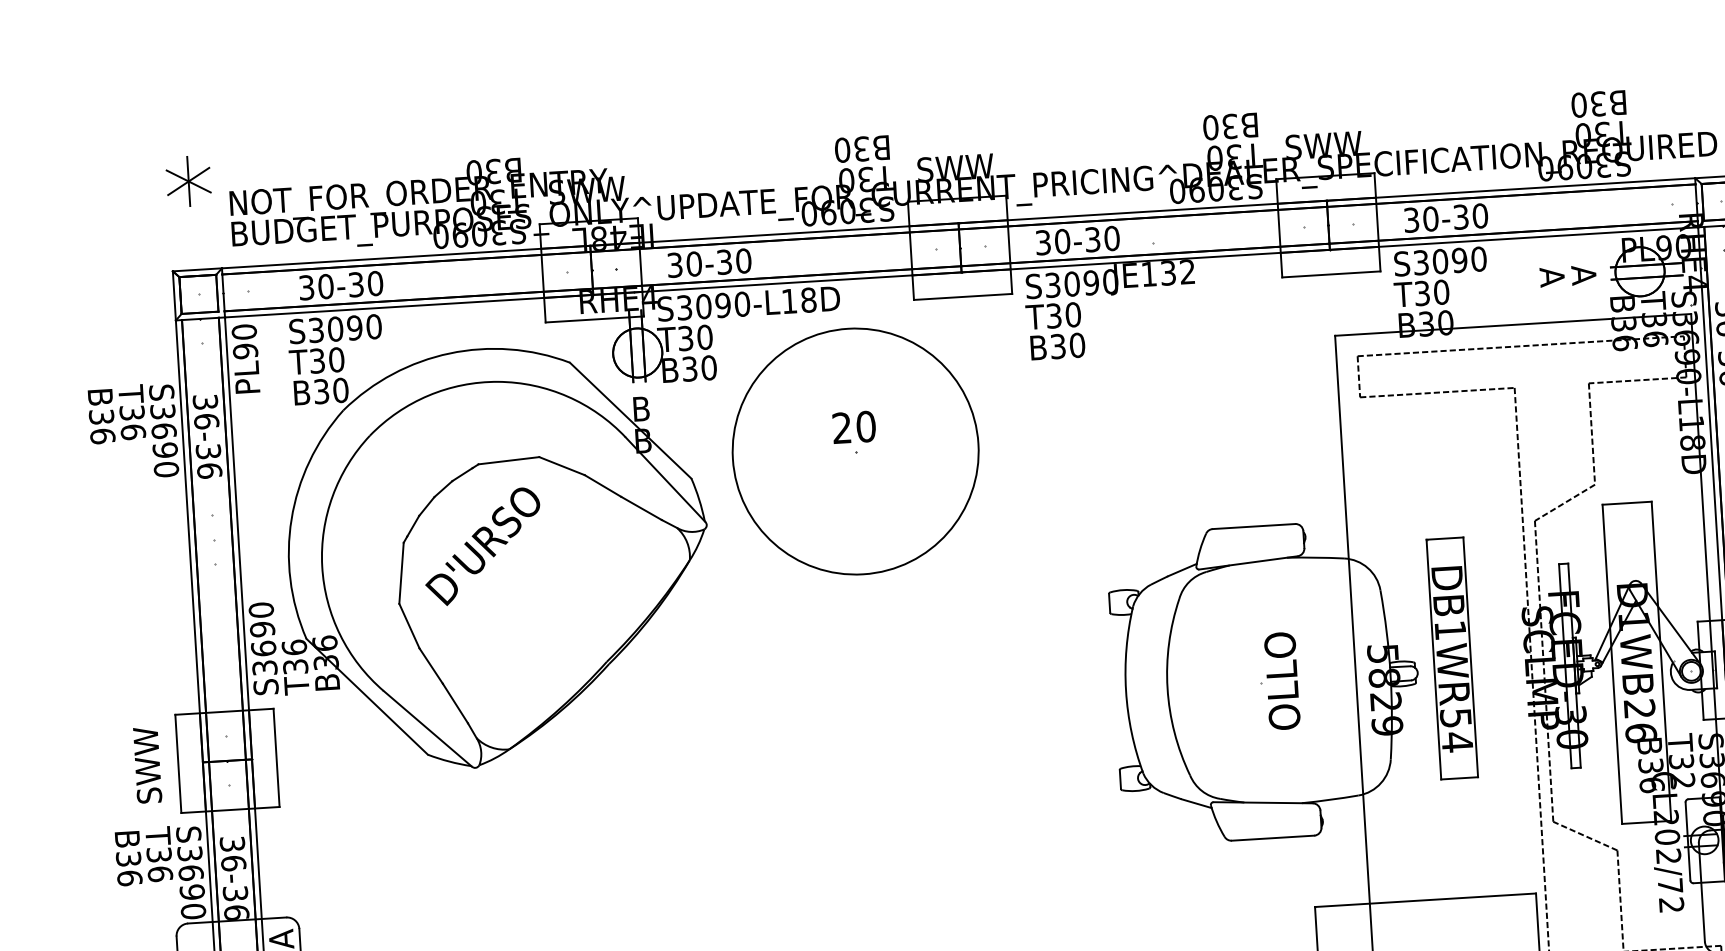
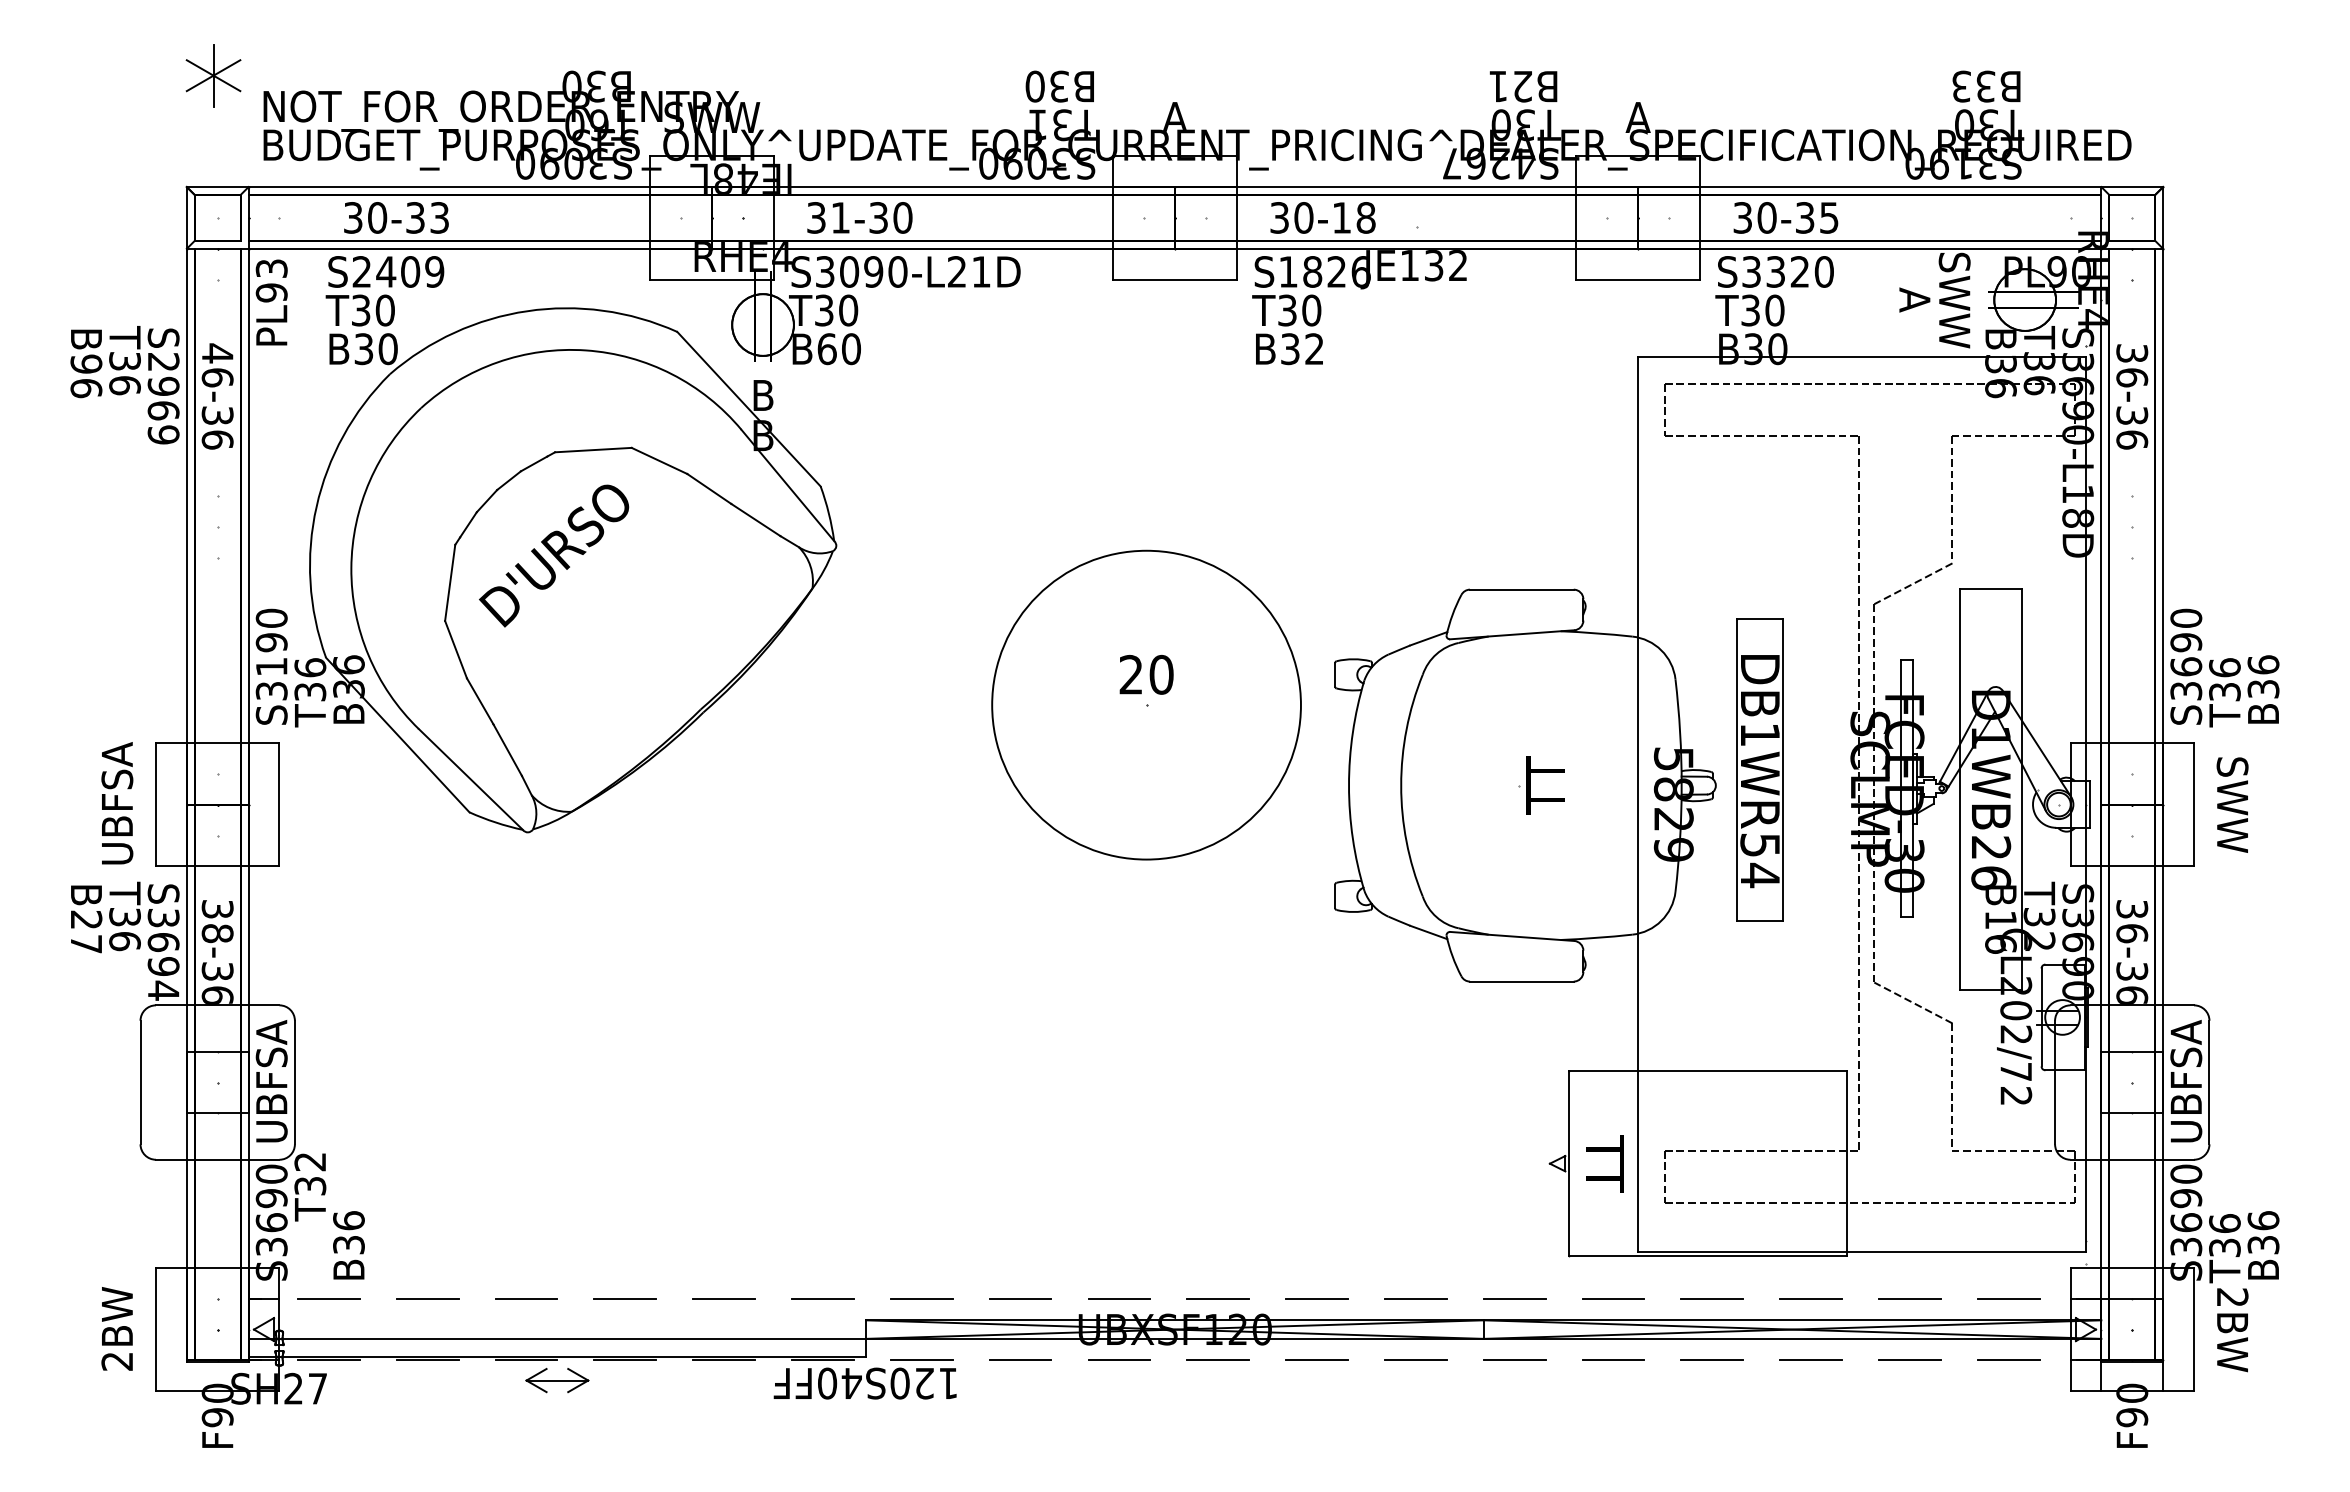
text: (1579, 105) -> (1961, 86), B30 -> B33
text: (1220, 127) -> (1510, 86), B30 -> B21
text: (1323, 145) -> (1638, 117), SWW -> A
text: (1584, 166) -> (1963, 163), S3090 -> S3190
text: (955, 167) -> (1175, 117), SWW -> A
text: (846, 181) -> (1037, 125), T30 -> T31
text: (1206, 189) -> (1488, 163), S3090 -> S4267
text: (497, 202) -> (598, 125), T30 -> T60
text: (1479, 215) -> (1828, 217), 30-30 -> 30-35
text: (1101, 238) -> (1353, 217), 30-30 -> 30-18
text: (1449, 260) -> (1787, 271), S3090 -> S3320
text: (694, 263) -> (840, 217), 30-30 -> 31-30
text: (1583, 275) -> (1954, 300), A -> SWW
text: (375, 283) -> (439, 217), 30-30 -> 30-33
text: (1081, 283) -> (1324, 271), S3090 -> S1826
text: (799, 300) -> (969, 271), S3090-L18D -> S3090-L21D
text: (345, 328) -> (398, 271), S3090 -> S2409
text: (244, 331) -> (271, 268), PL90 -> PL93
text: (1077, 345) -> (1314, 349), B30 -> B32
text: (689, 369) -> (826, 349), B30 -> B60
text: (205, 402) -> (217, 353), 36-36 -> 46-36
text: (101, 416) -> (86, 363), B36 -> B96
text: (164, 440) -> (163, 398), S3690 -> S2969
part: (855, 451) -> (1146, 704), moved
text: (263, 648) -> (271, 666), S3690 -> S3190
text: (1282, 681) -> (1545, 785), OLLO -> TT
text: (147, 764) -> (117, 803), SWW -> UBFSA
text: (1650, 765) -> (2000, 919), B36 -> B16
text: (233, 863) -> (217, 933), 36-36 -> 38-36
text: (129, 868) -> (86, 931), B36 -> B27
text: (193, 911) -> (163, 990), S3690 -> S3694

